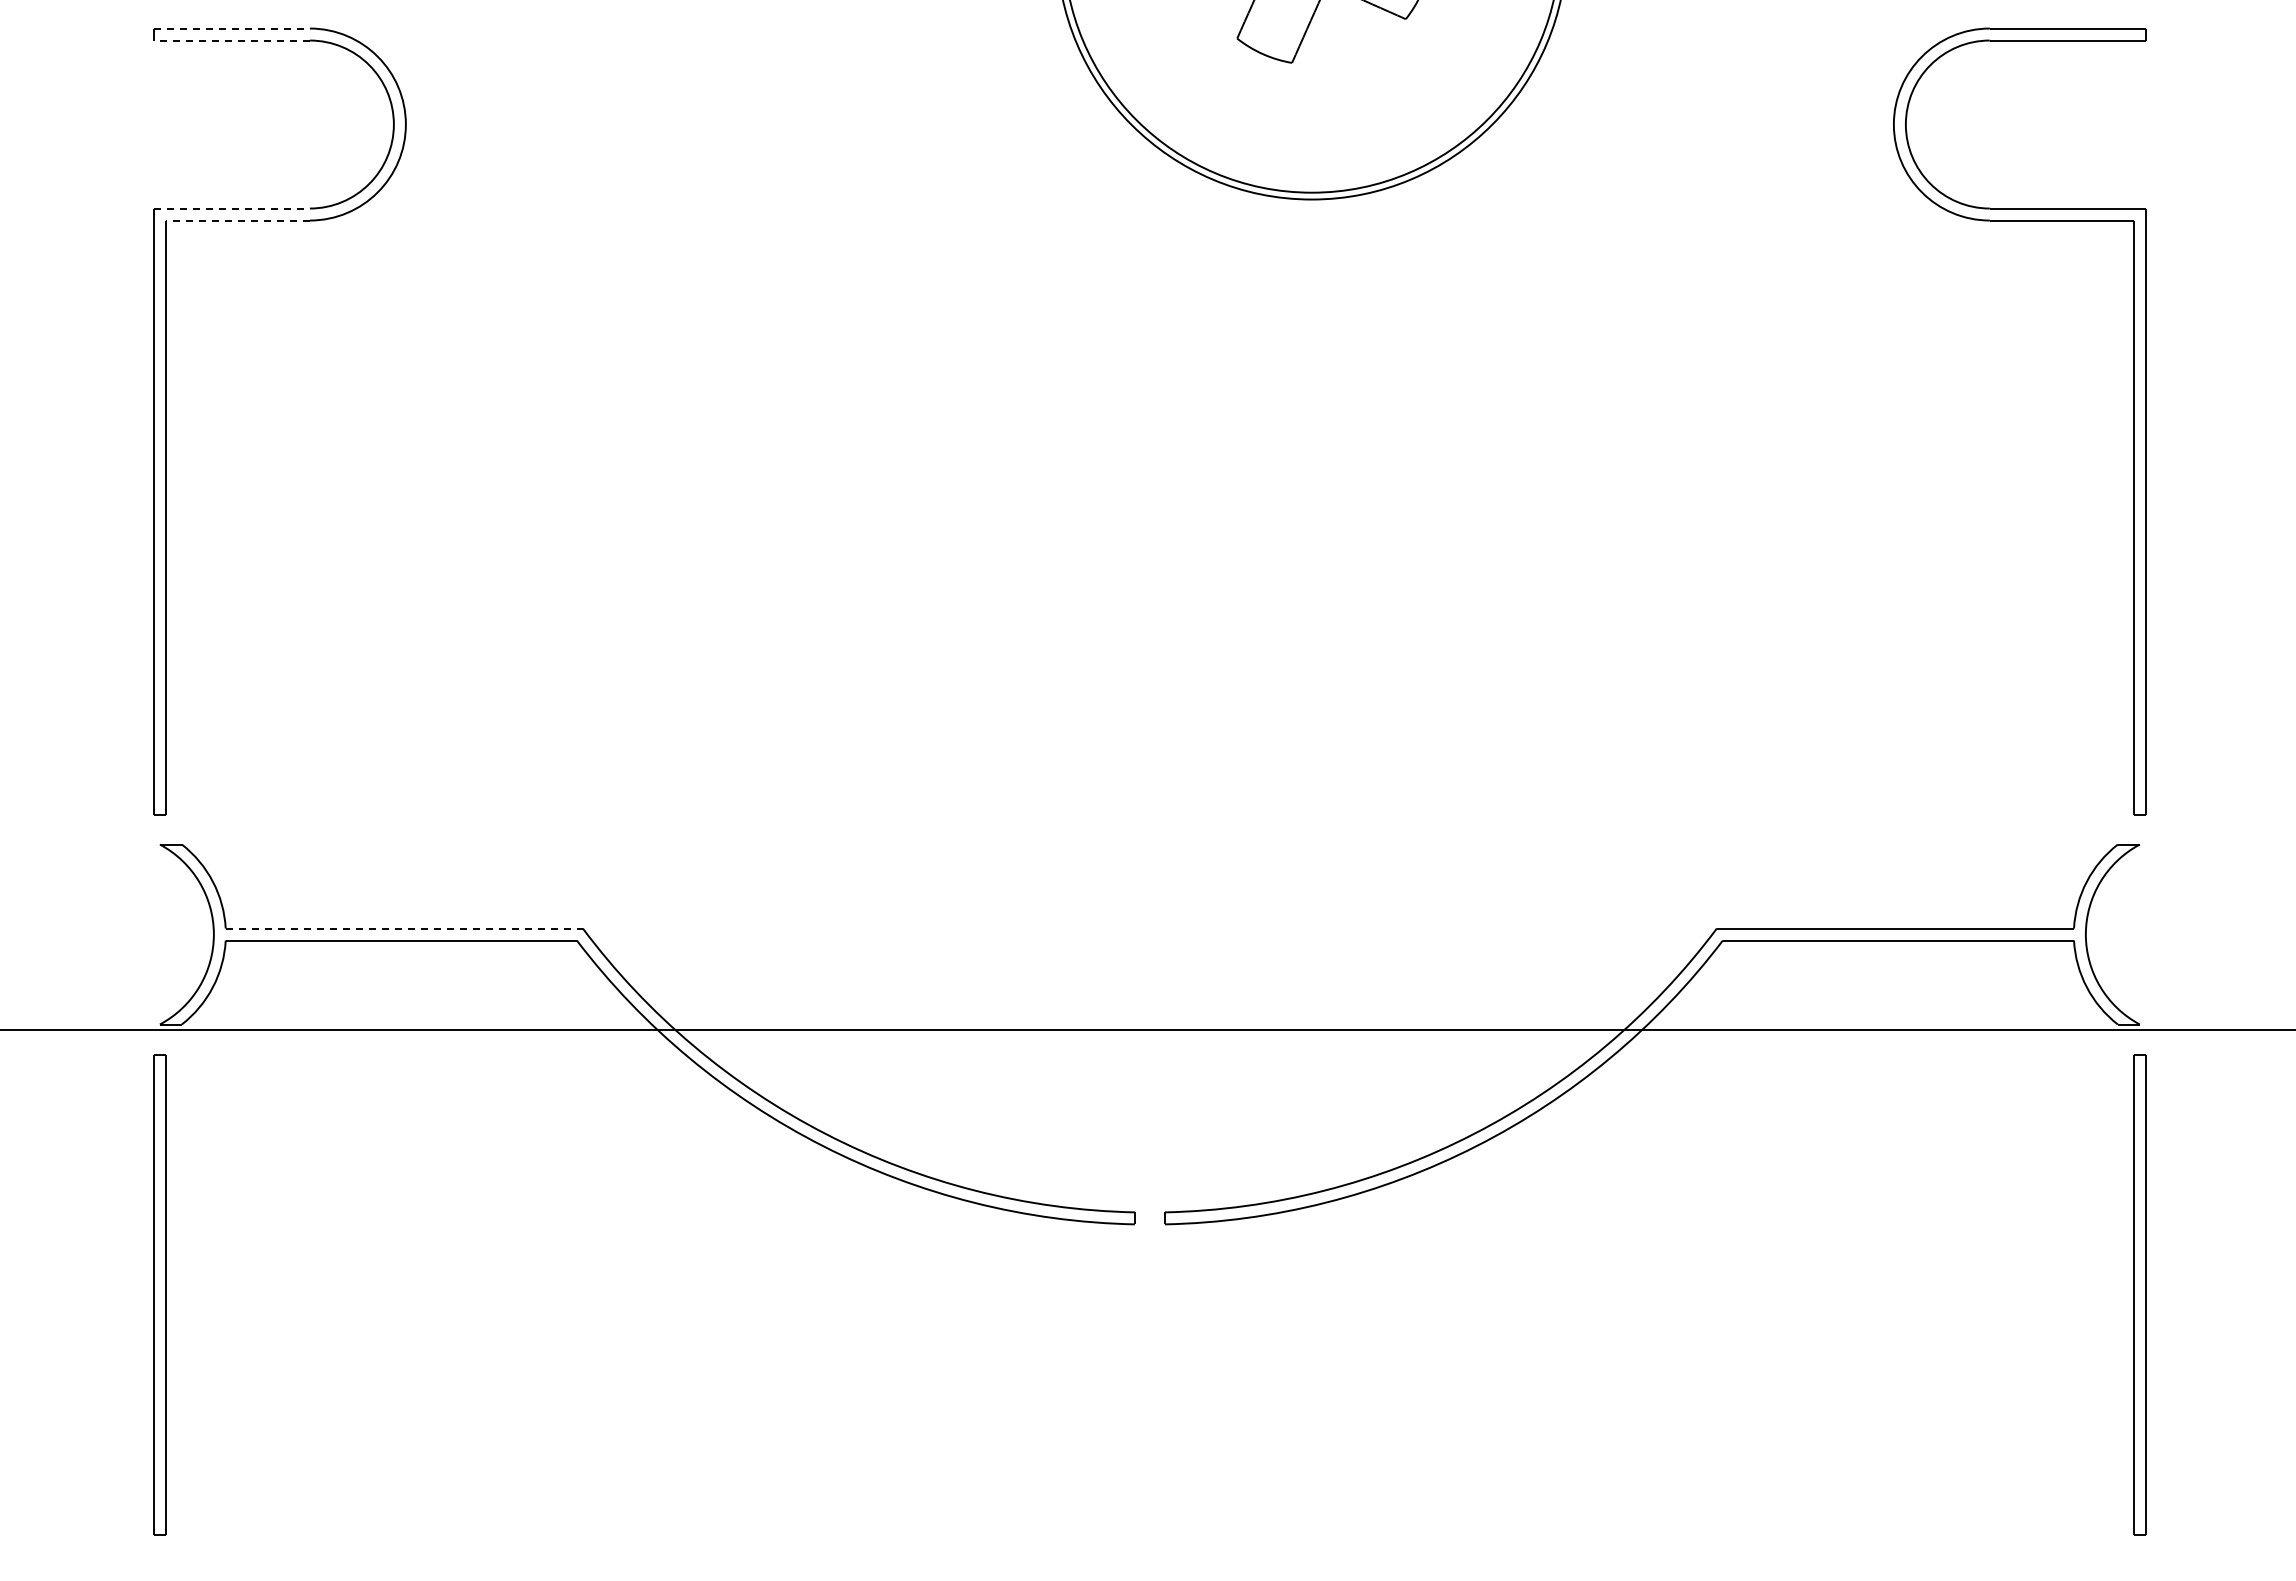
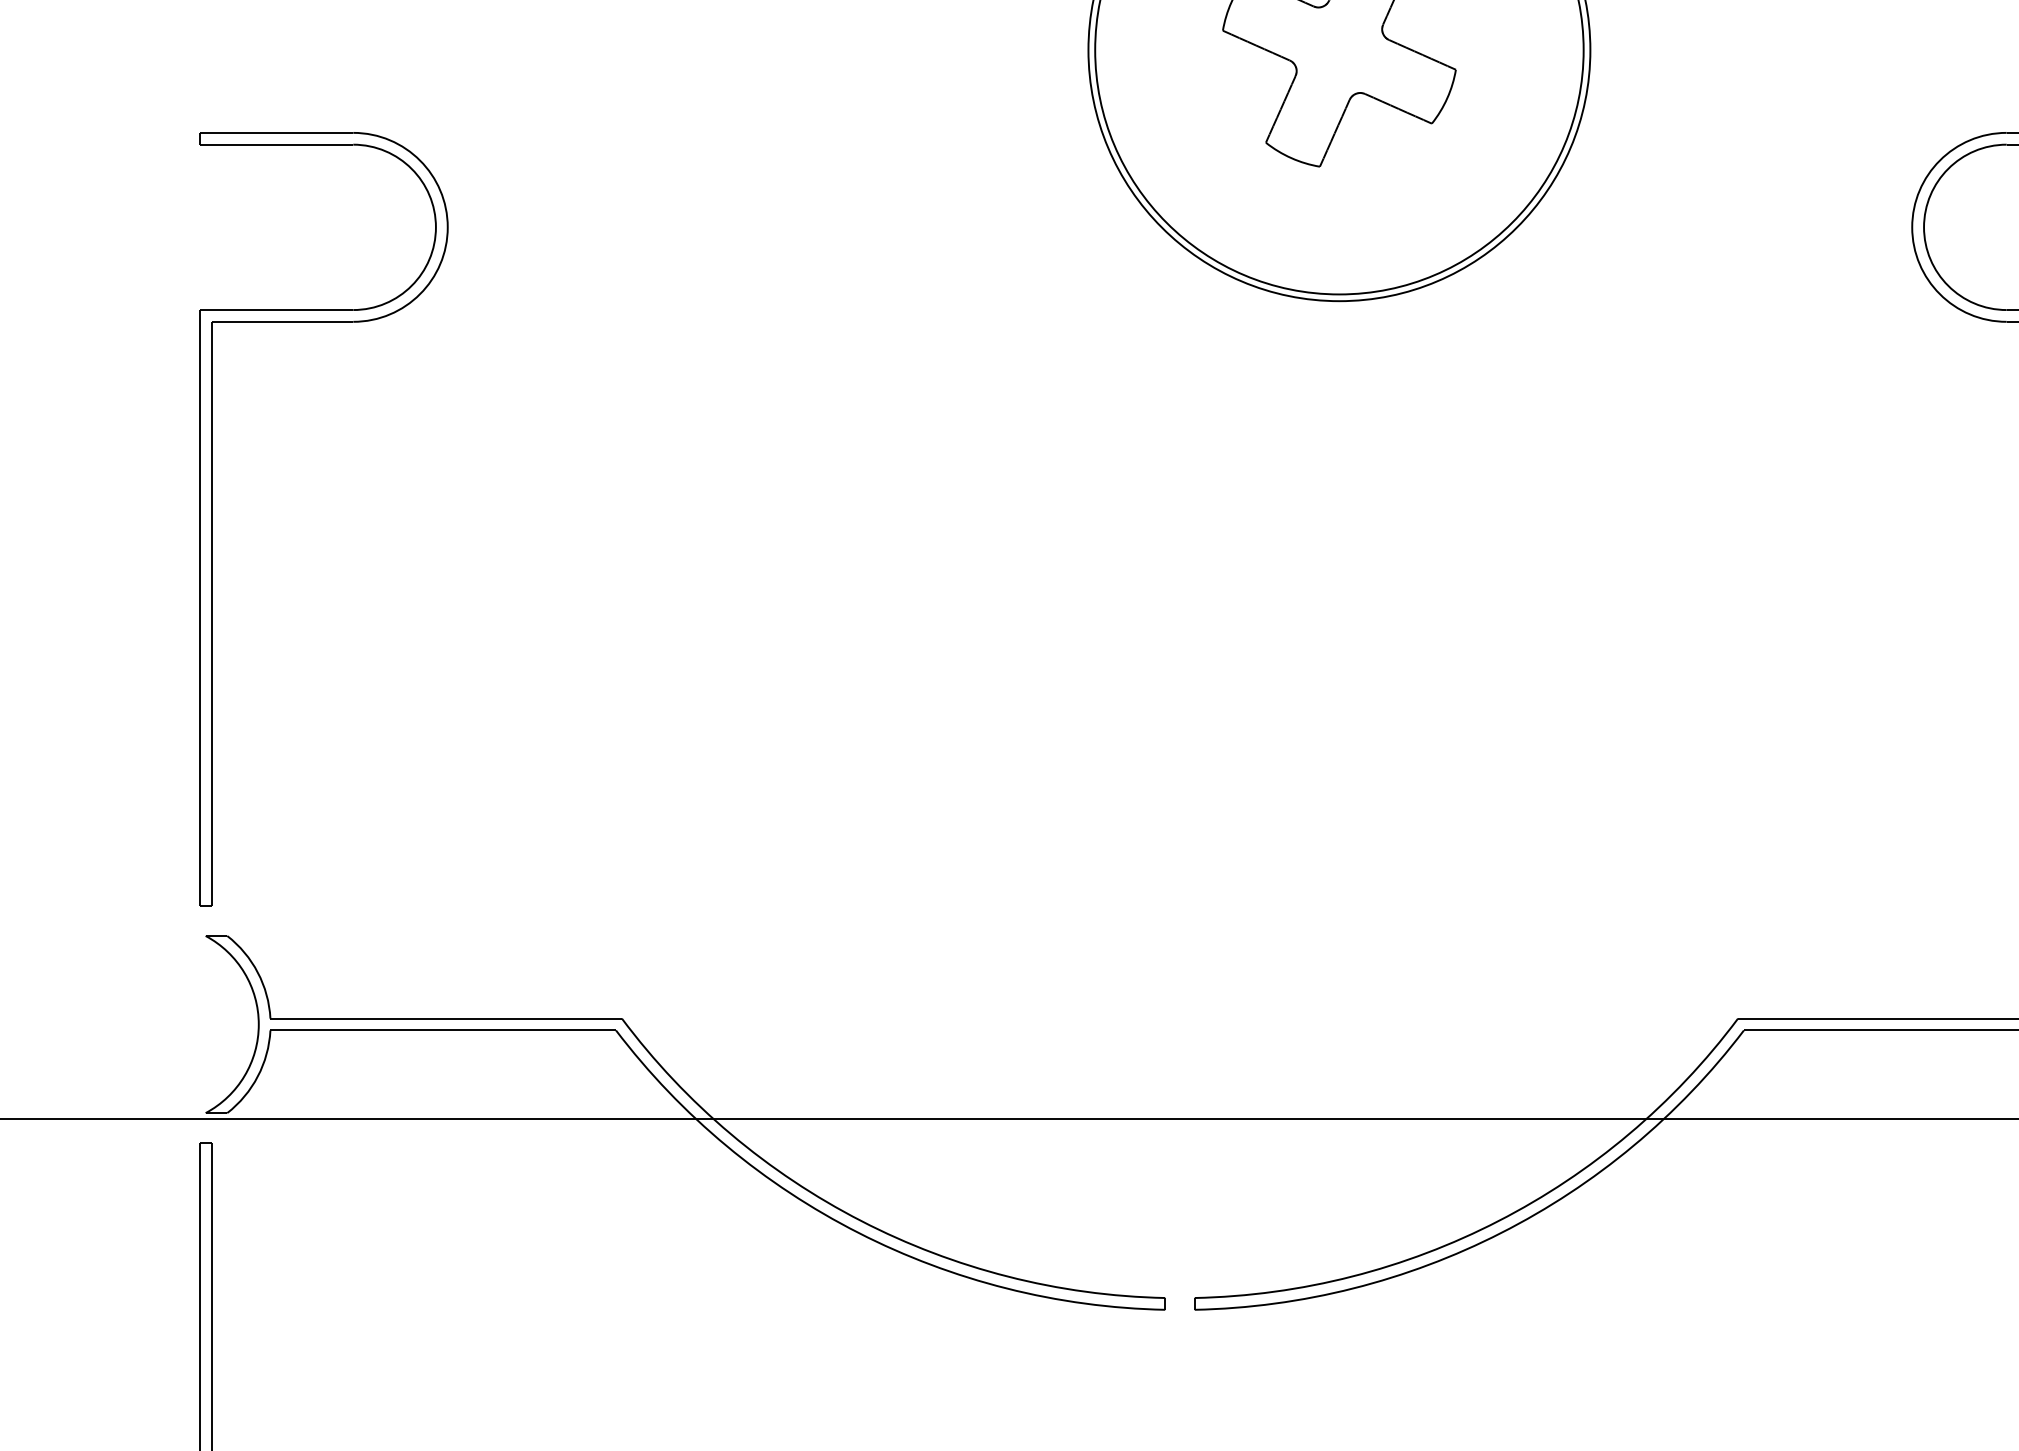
line: (231, 28) -> (276, 132), dashed -> solid
line: (231, 40) -> (276, 144), dashed -> solid
line: (231, 208) -> (276, 309), dashed -> solid
line: (237, 220) -> (282, 321), dashed -> solid
line: (404, 928) -> (446, 1018), dashed -> solid

